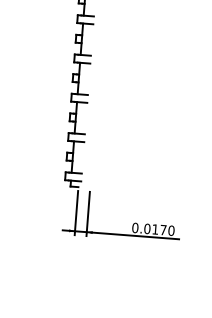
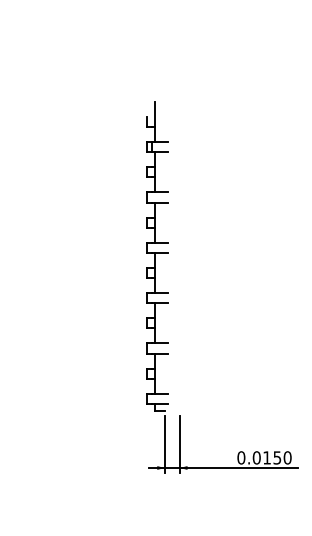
text: (163, 229) -> (277, 457), 0.0170 -> 0.0150

